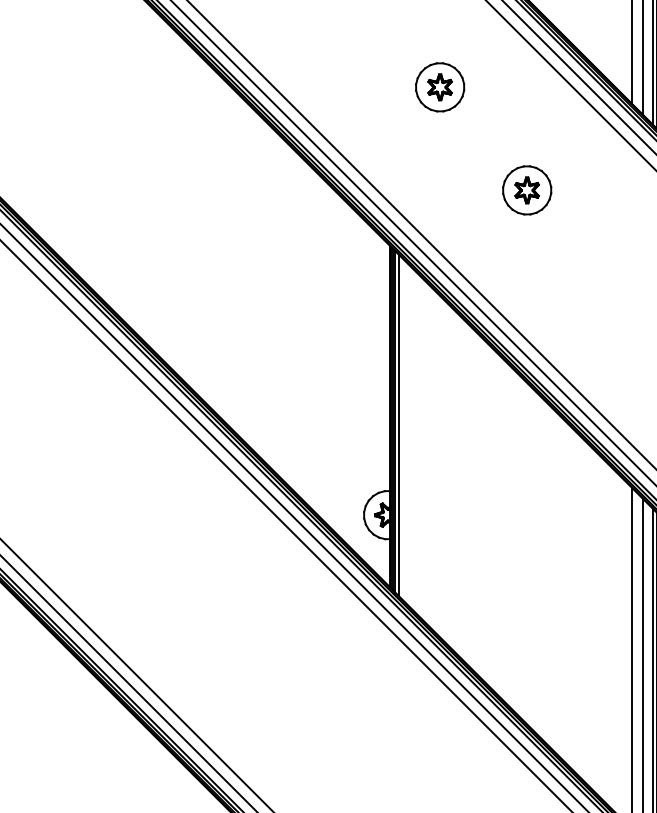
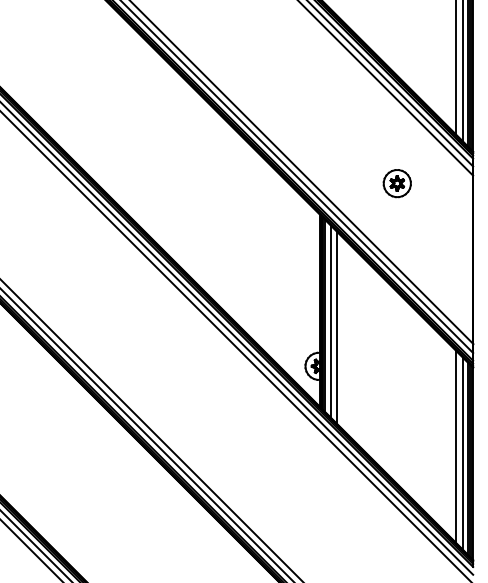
part: (438, 87) -> (347, 125), removed
line: (408, 435) -> (330, 321), added
line: (420, 446) -> (337, 327), added

